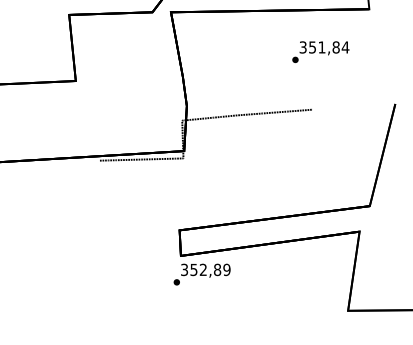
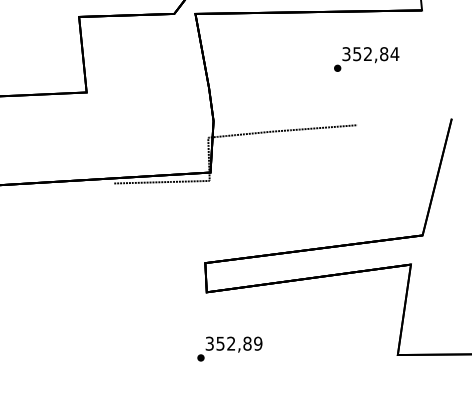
text: (321, 47) -> (367, 54), 351,84 -> 352,84
text: (201, 274) -> (229, 348), moved

